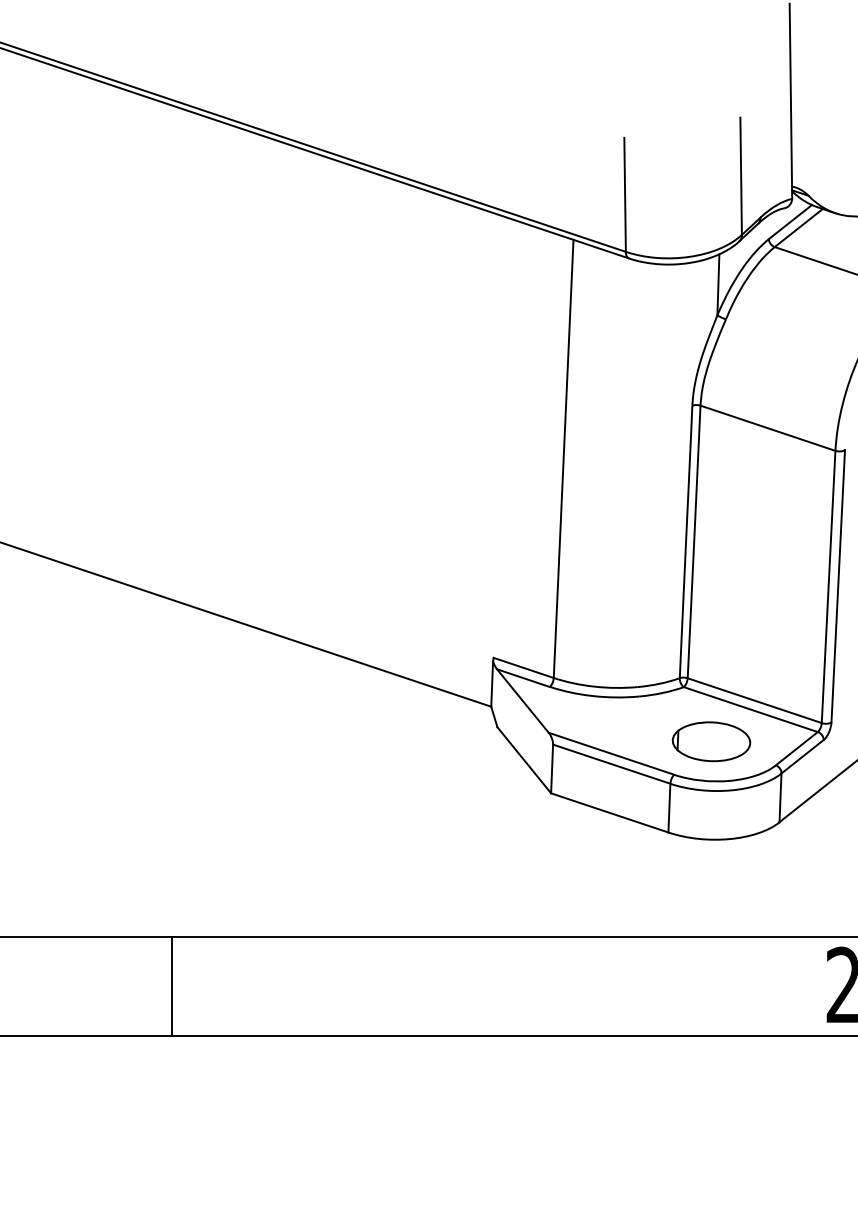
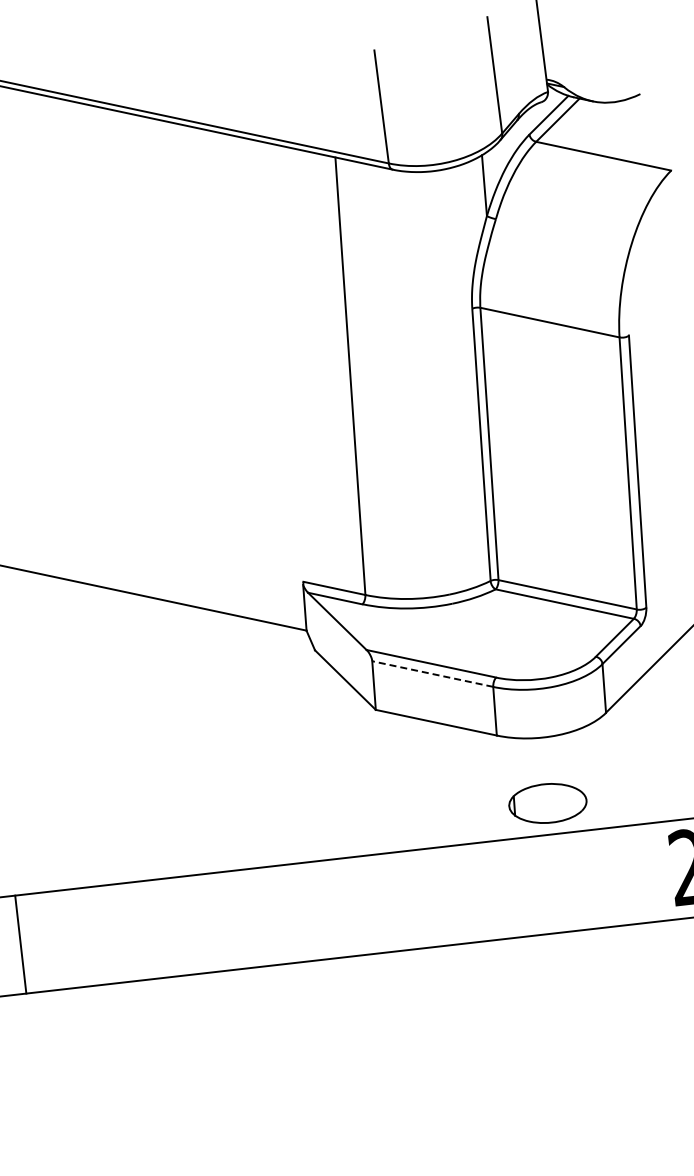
part: (711, 741) -> (547, 803), moved
line: (611, 764) -> (432, 674), solid -> dashed

